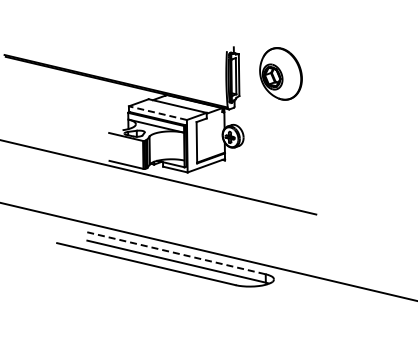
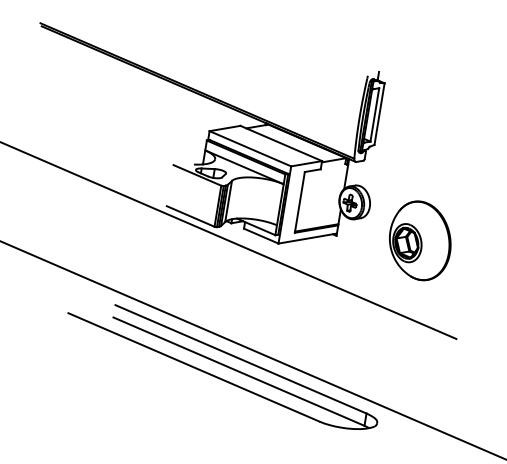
part: (280, 73) -> (419, 240), moved
line: (157, 113) -> (249, 149), dashed -> solid
line: (176, 253) -> (240, 359), dashed -> solid

